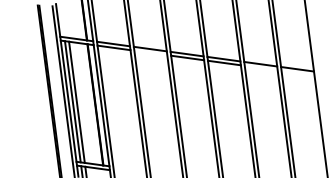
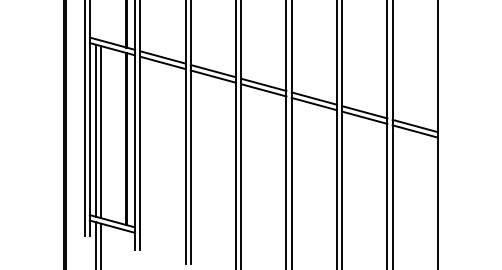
line: (150, 52) -> (212, 76), added
line: (260, 67) -> (364, 117), added
line: (297, 73) -> (414, 131), added

